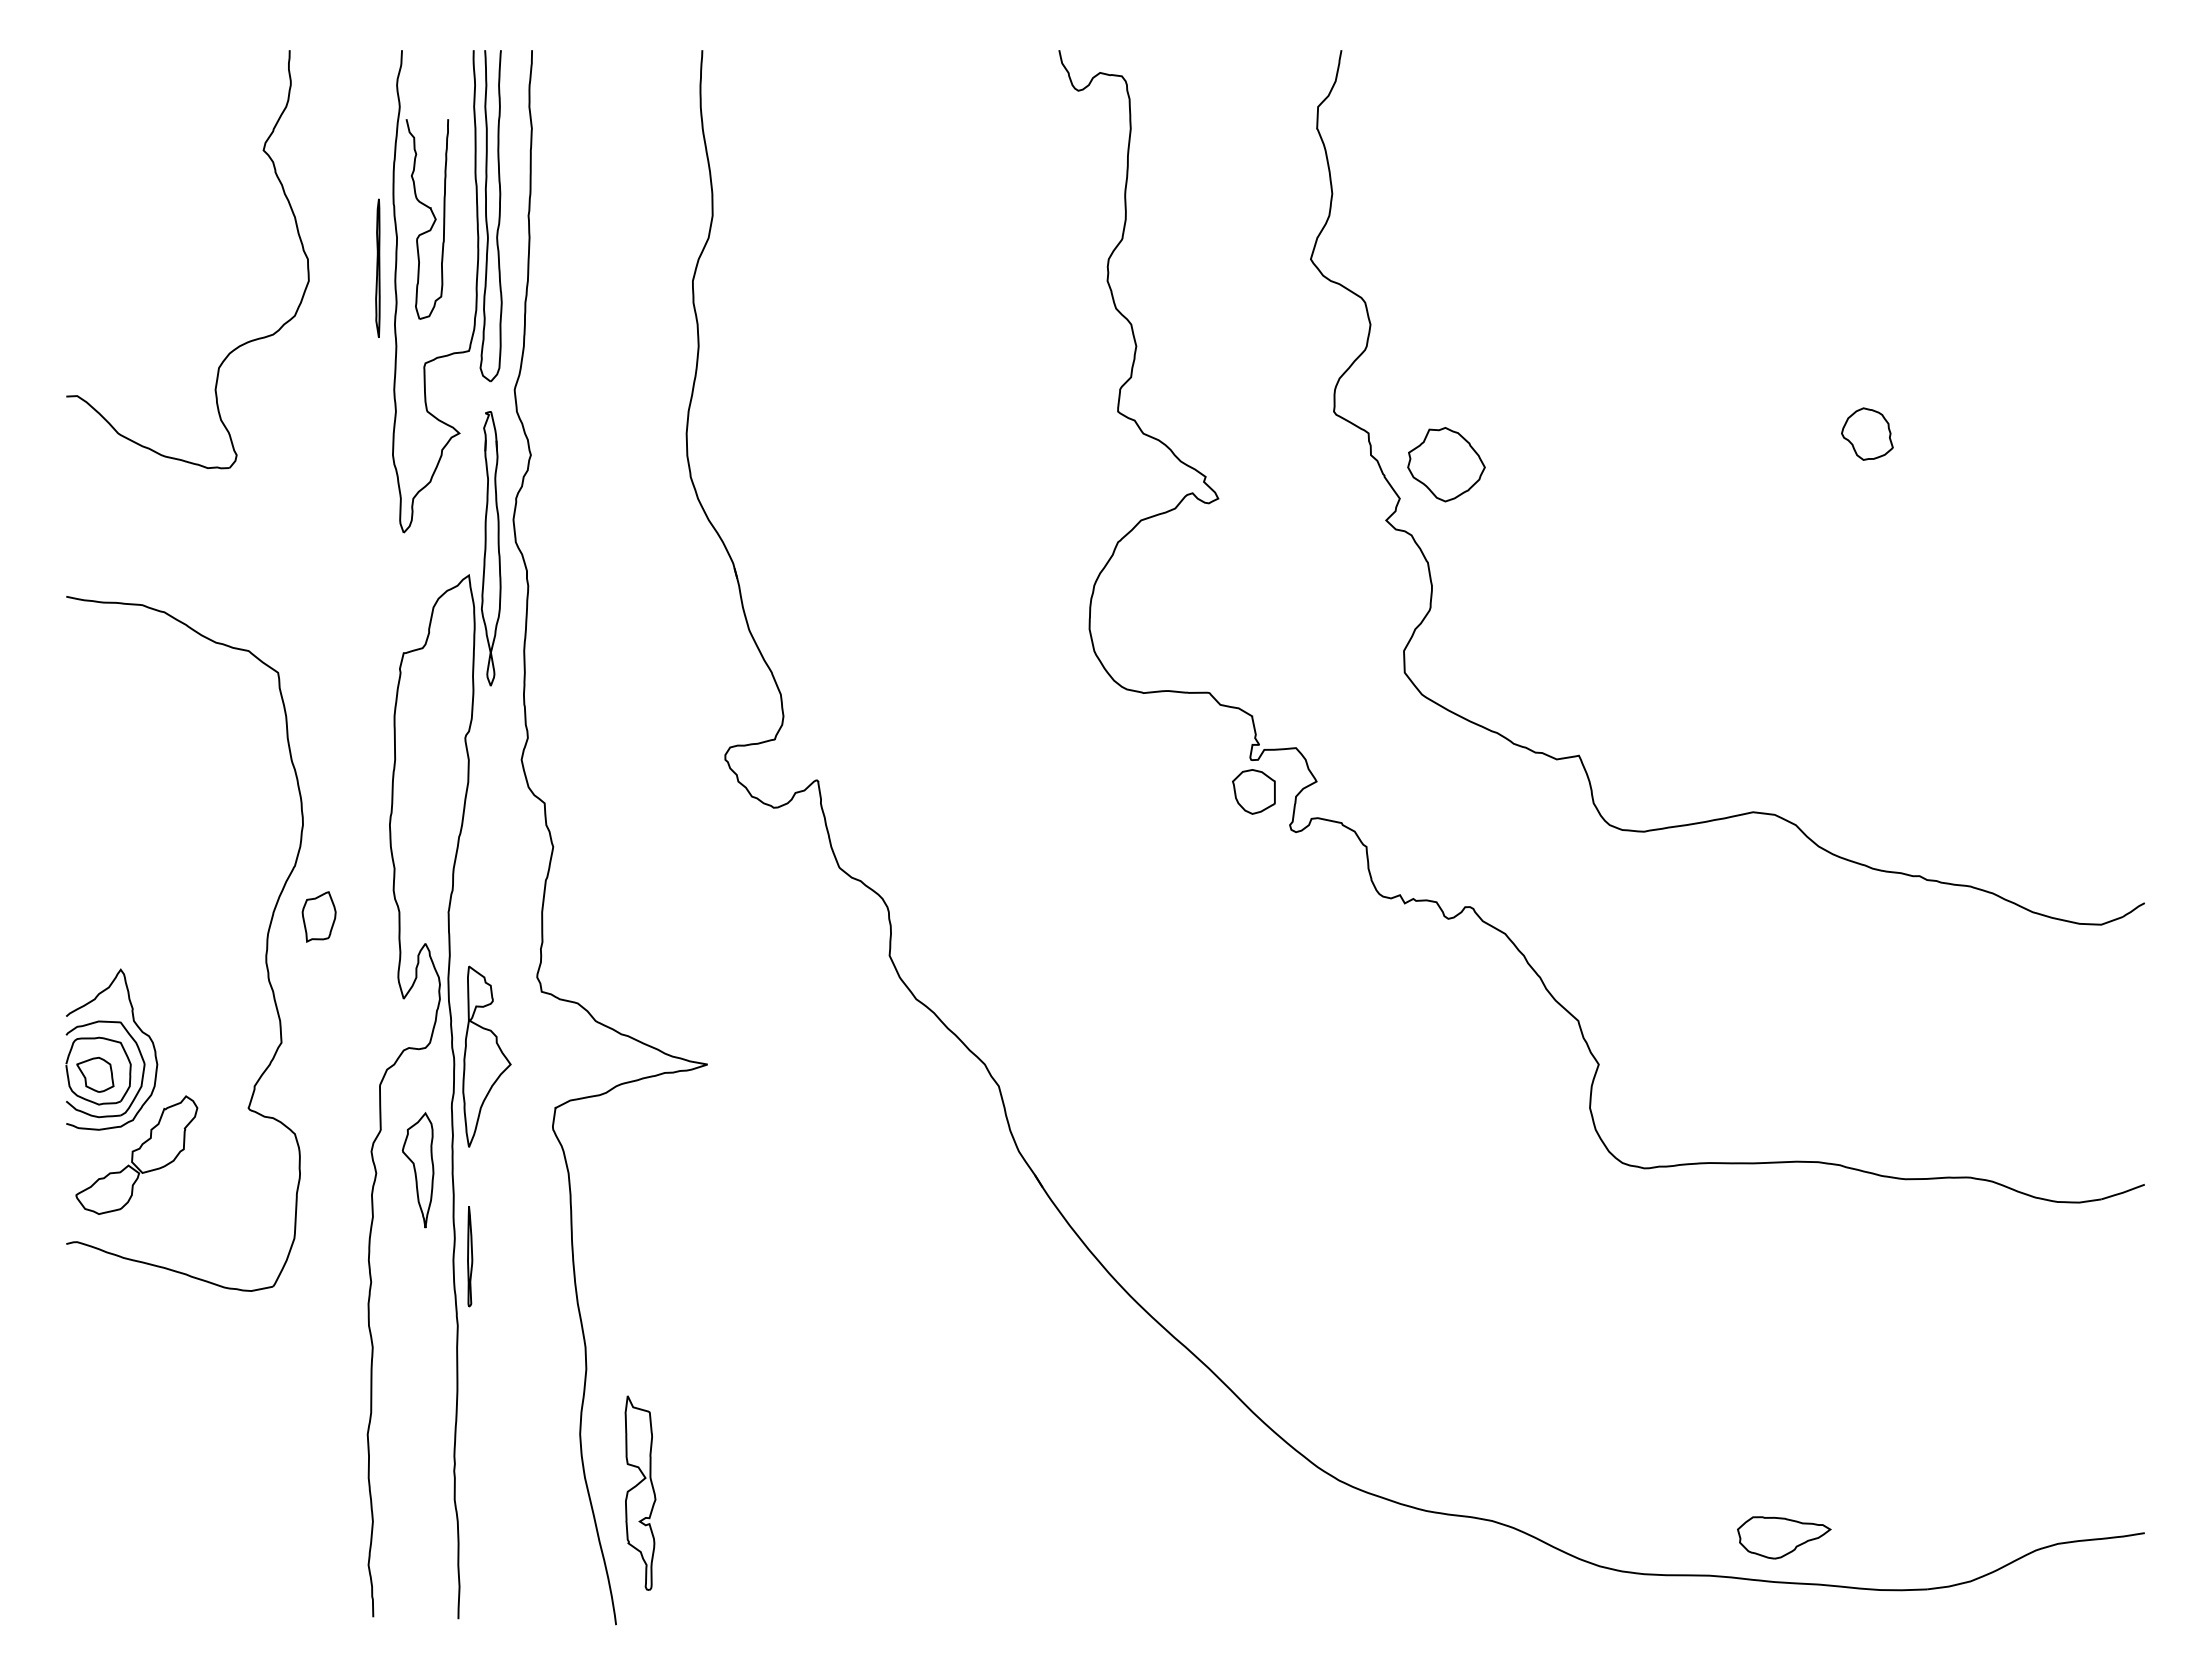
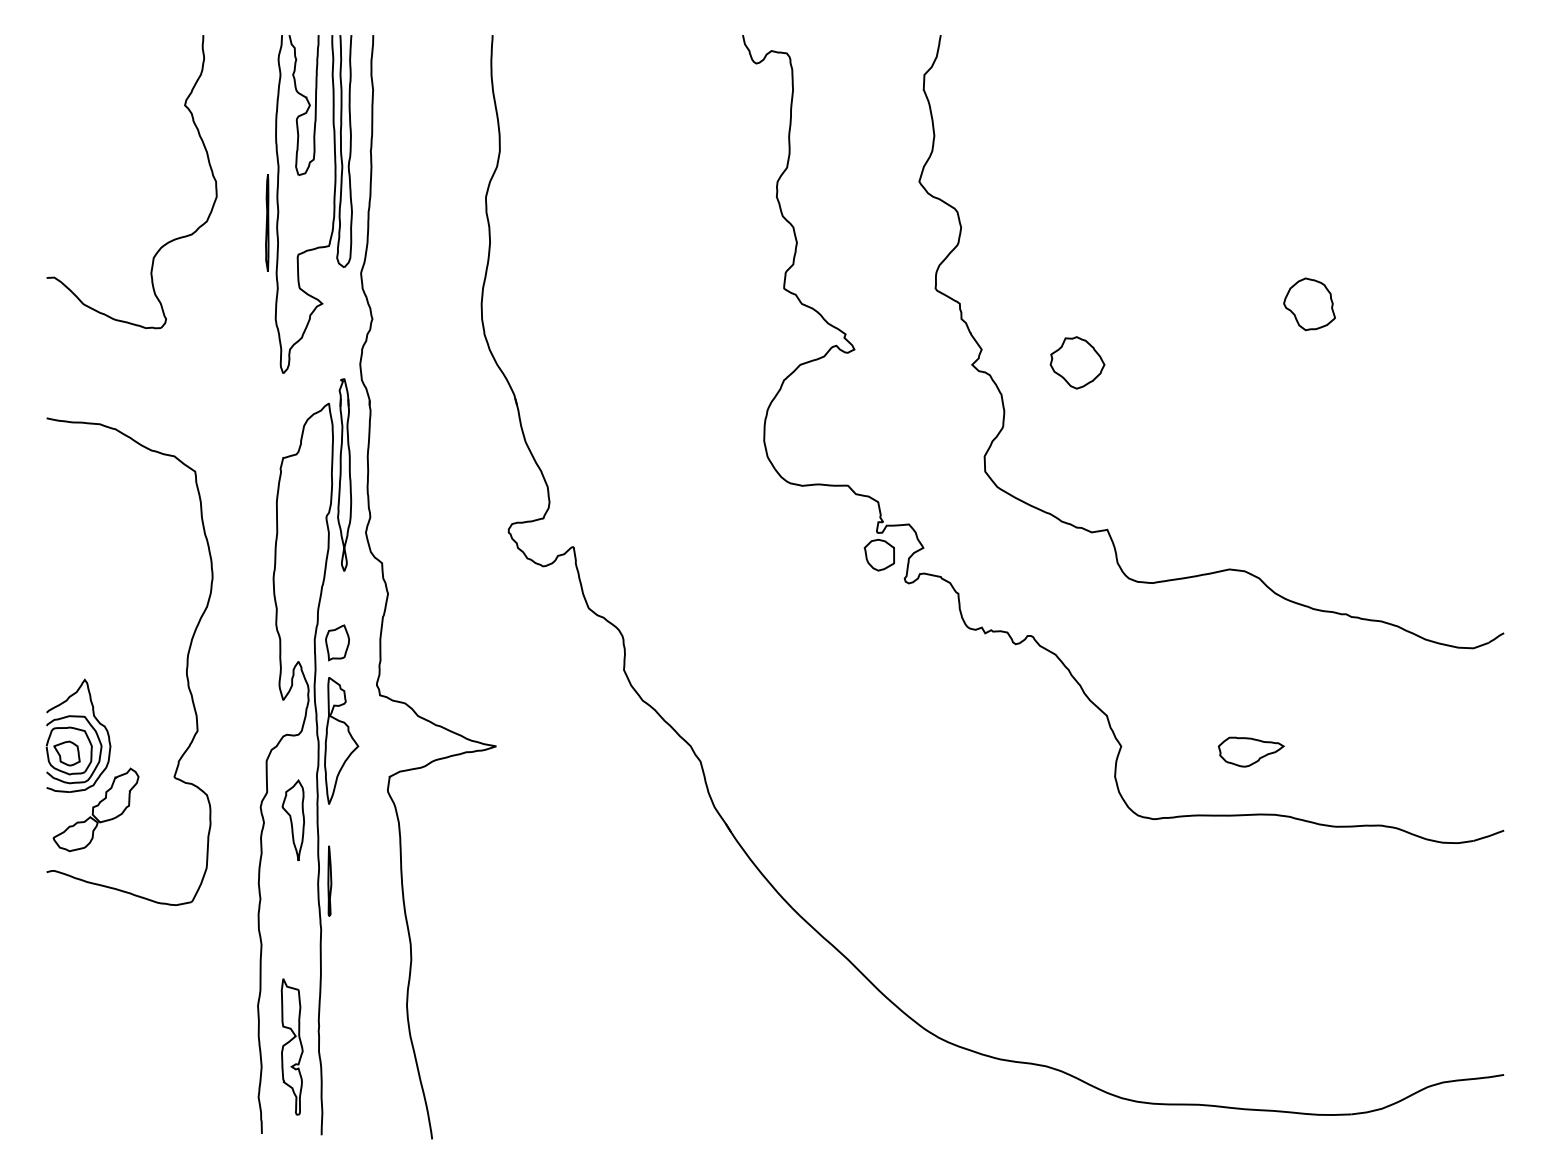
part: (433, 217) -> (308, 104), moved
part: (377, 267) -> (266, 222), moved
part: (1867, 433) -> (1309, 303), size x1.43
part: (1446, 464) -> (1077, 362), moved
part: (491, 548) -> (344, 474), moved
part: (318, 916) -> (337, 642), moved
part: (640, 1492) -> (292, 1046), moved
part: (1784, 1537) -> (1251, 751), moved

